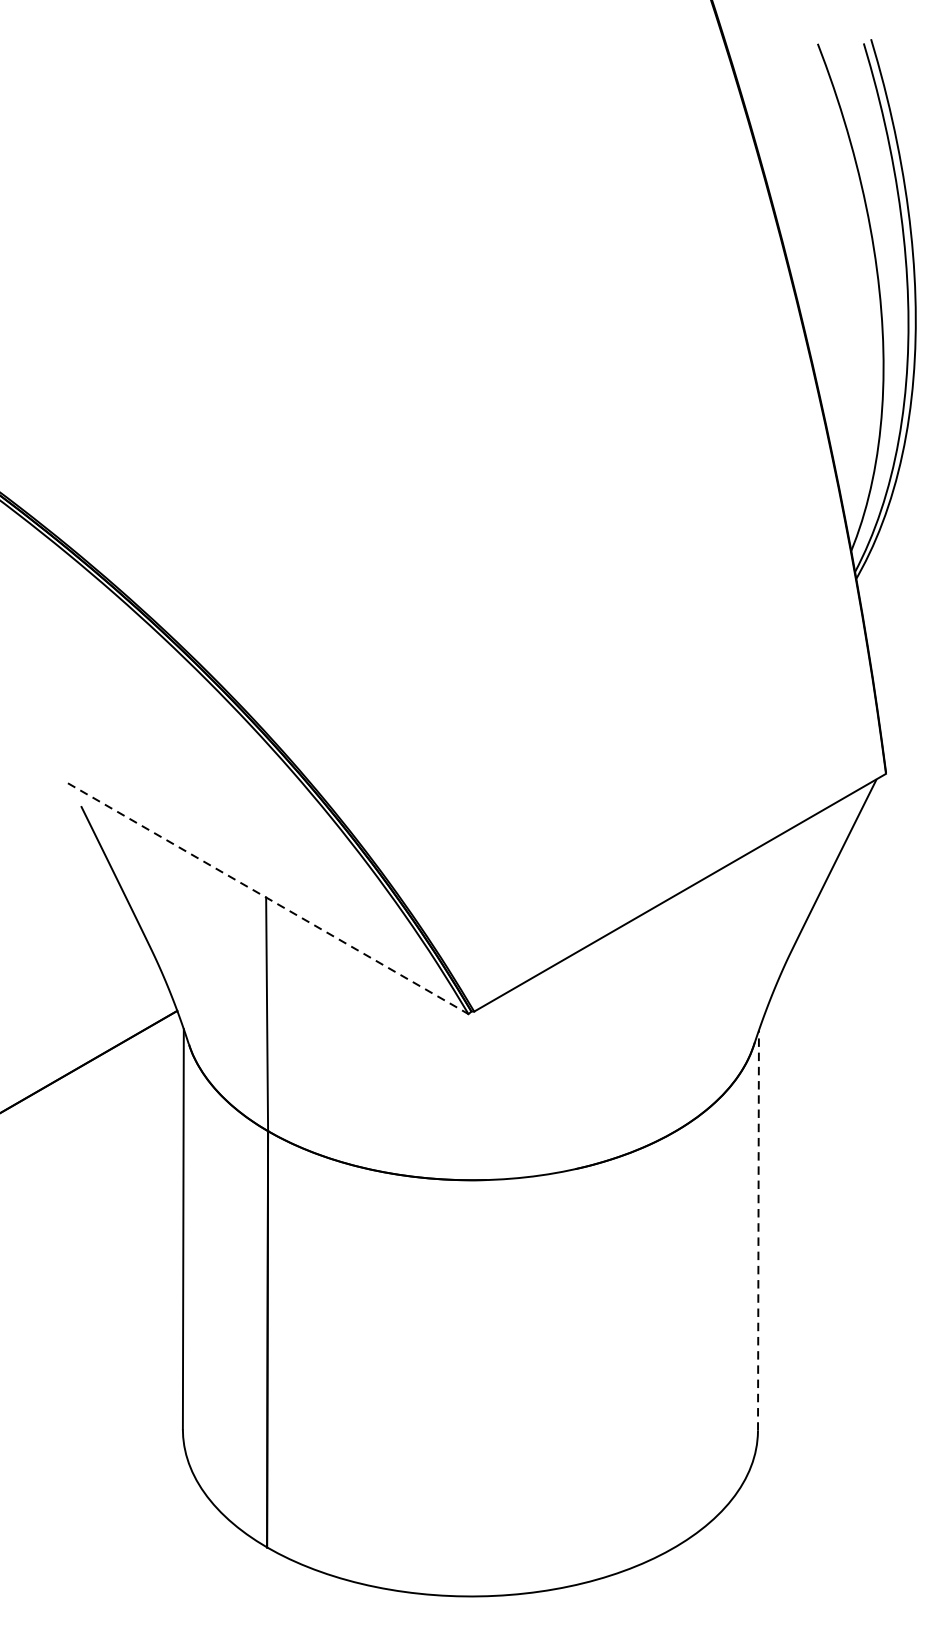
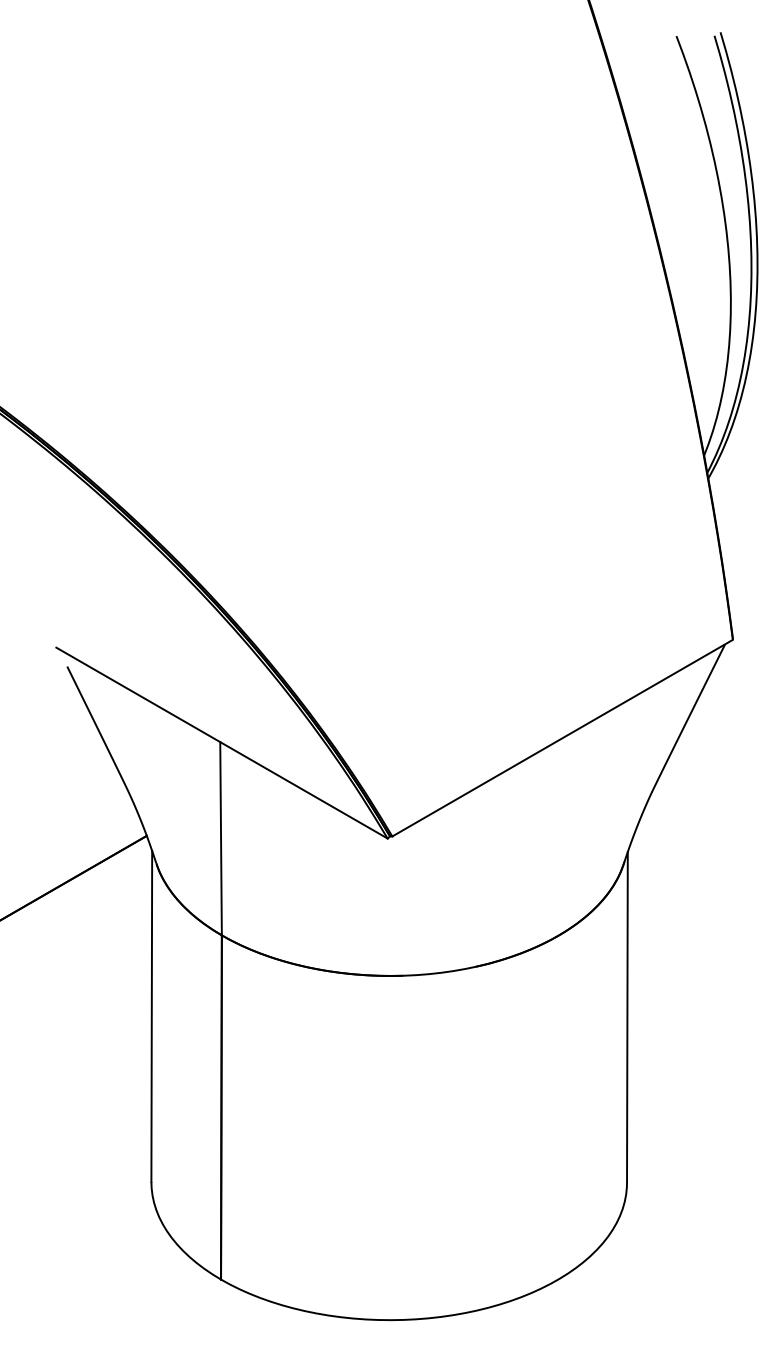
line: (268, 899) -> (222, 743), dashed -> solid
line: (758, 1230) -> (627, 1017), dashed -> solid

